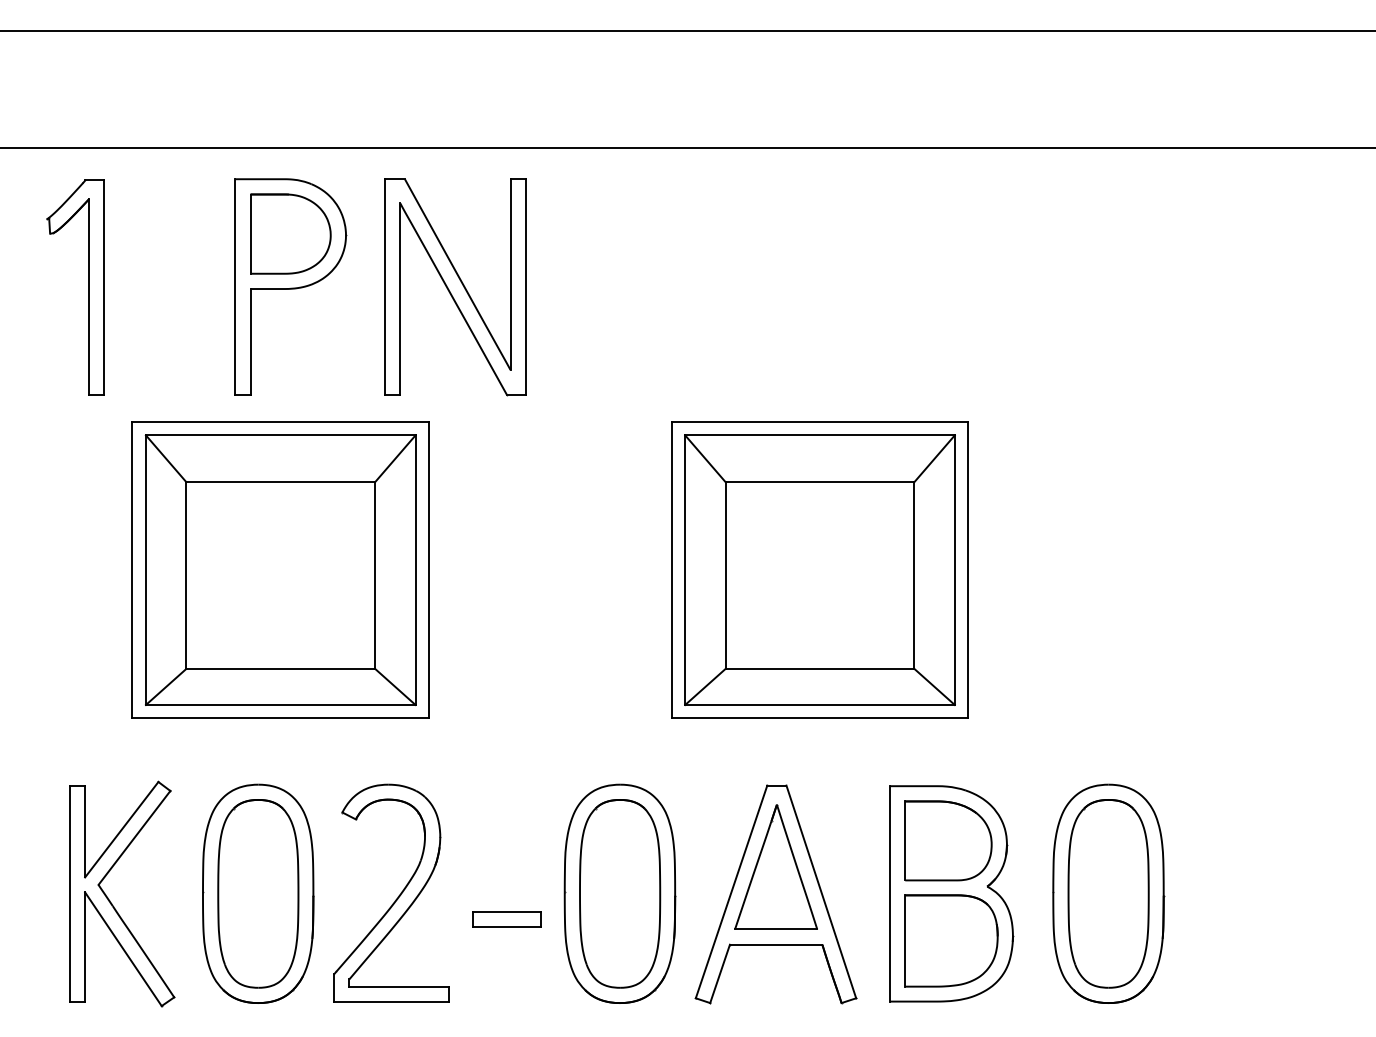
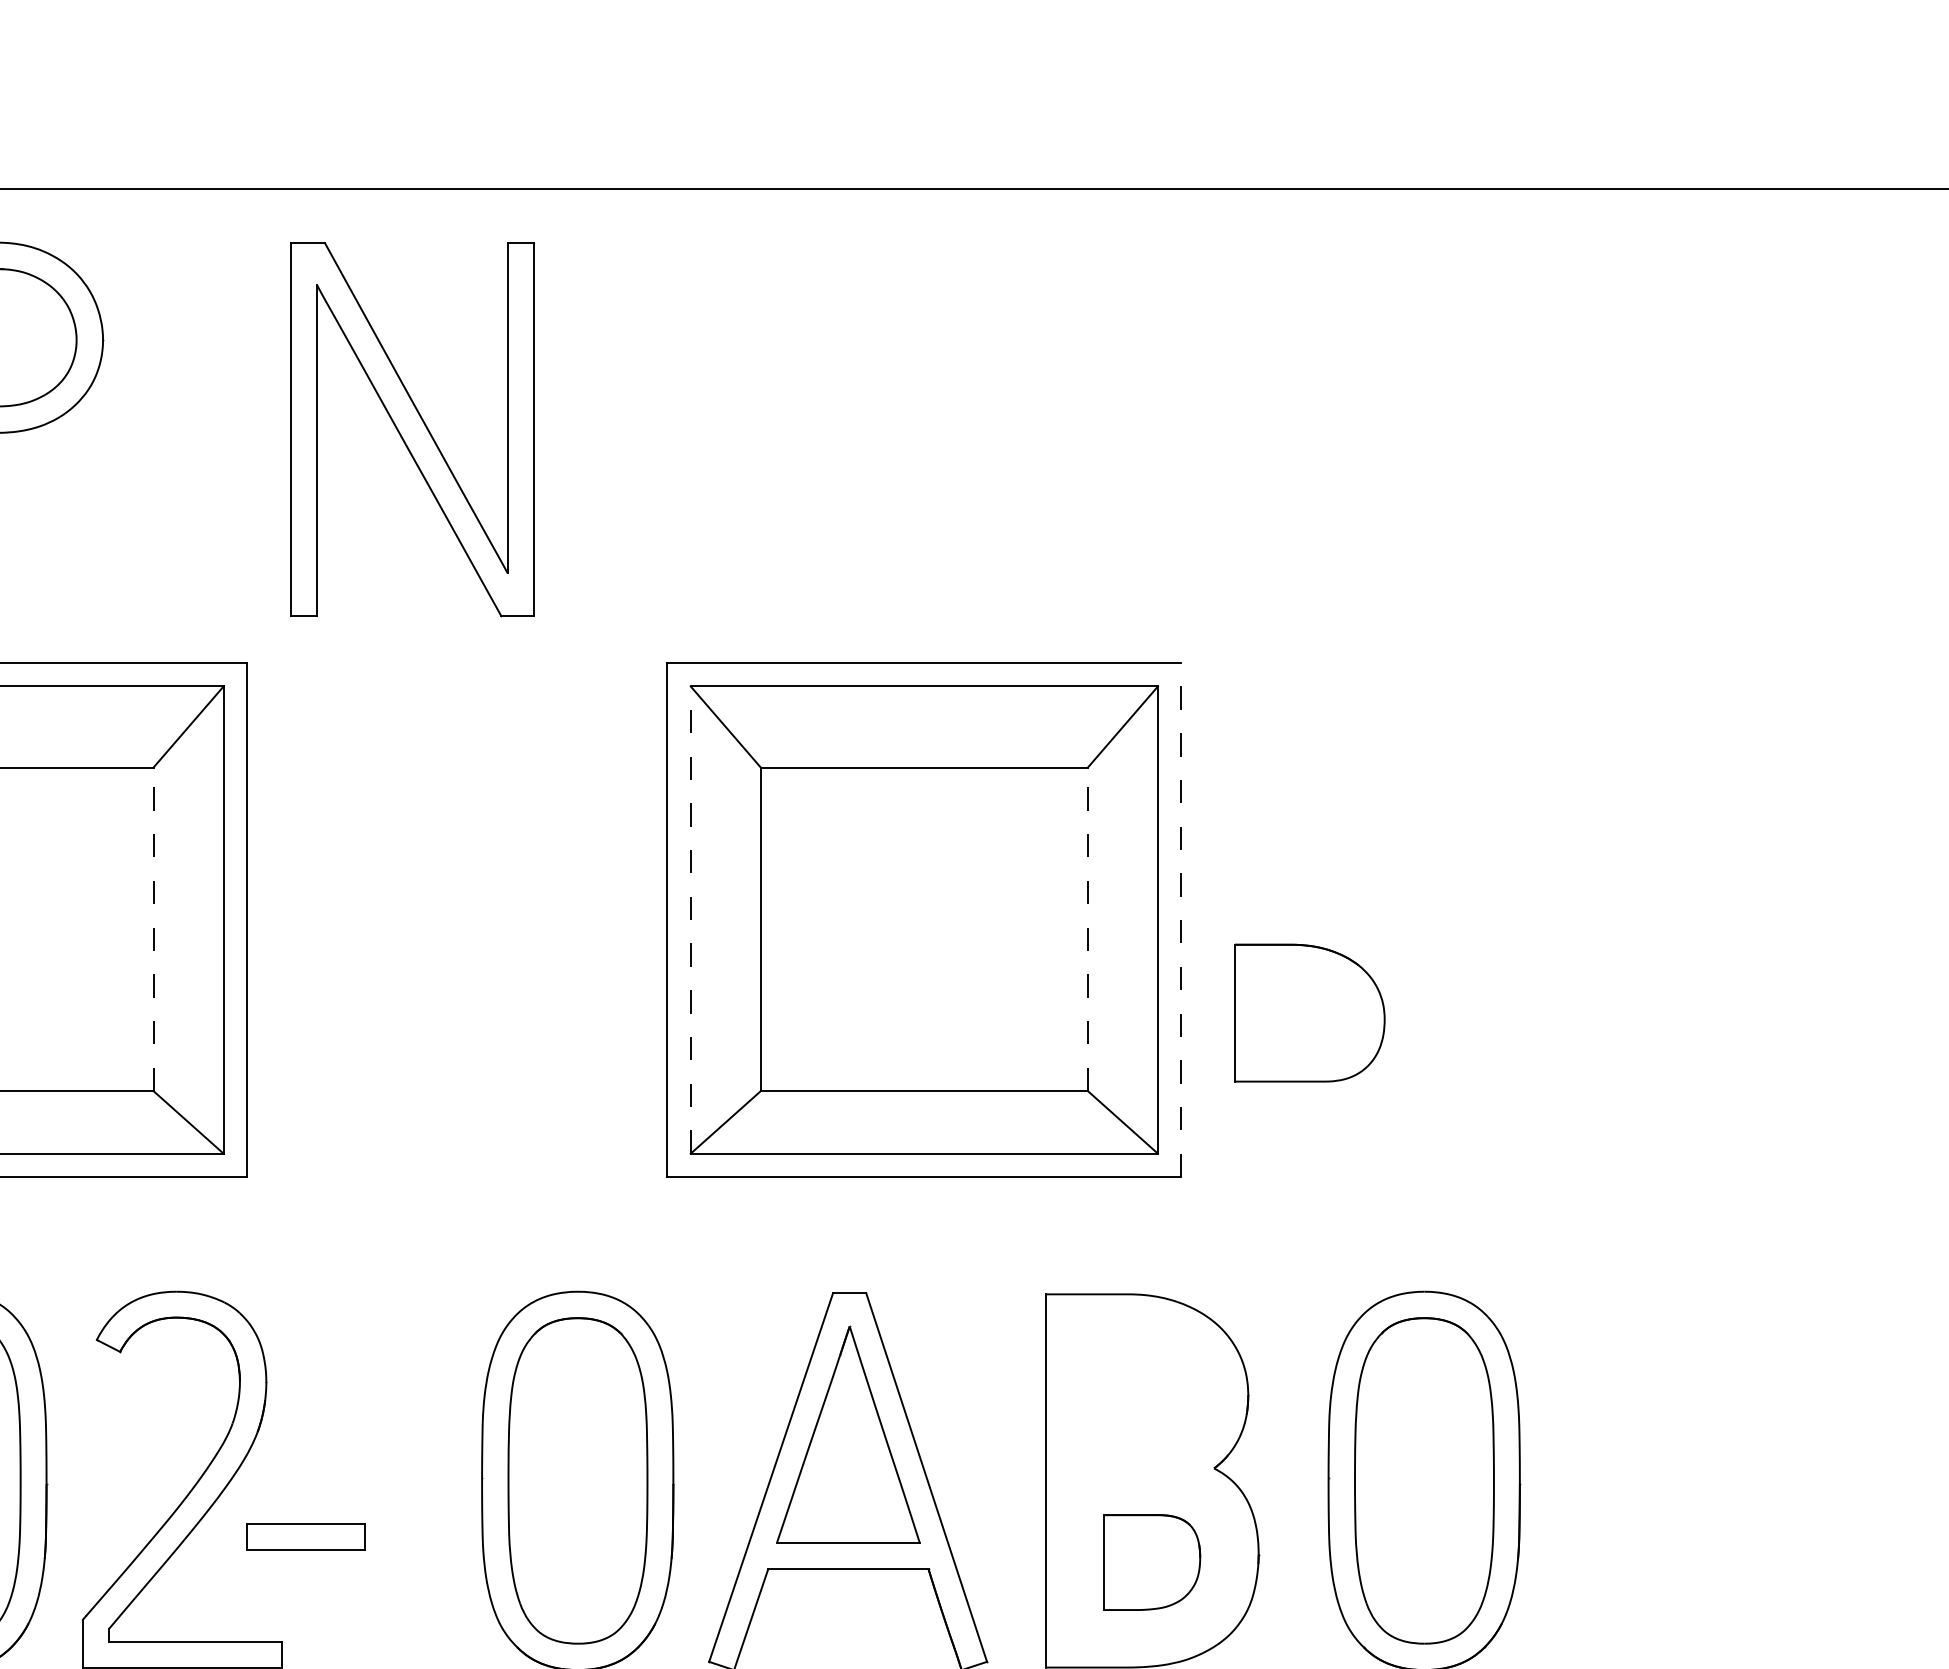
part: (455, 287) -> (412, 430), moved
line: (968, 569) -> (1181, 918), solid -> dashed
line: (685, 570) -> (691, 920), solid -> dashed
line: (375, 575) -> (154, 929), solid -> dashed
line: (914, 575) -> (1088, 929), solid -> dashed
part: (948, 840) -> (1309, 1012), moved
part: (506, 919) -> (304, 1537), moved
part: (951, 940) -> (1152, 1561), size x0.6

